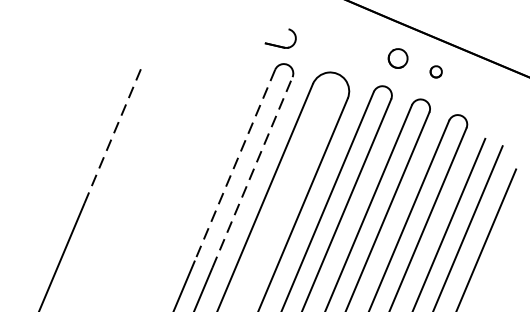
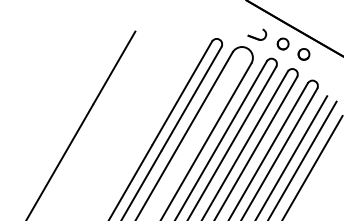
part: (280, 39) -> (257, 34), moved
part: (435, 72) -> (303, 54), size x1.67
line: (112, 135) -> (114, 67), dashed -> solid
line: (235, 165) -> (182, 93), dashed -> solid
line: (252, 172) -> (191, 98), dashed -> solid

